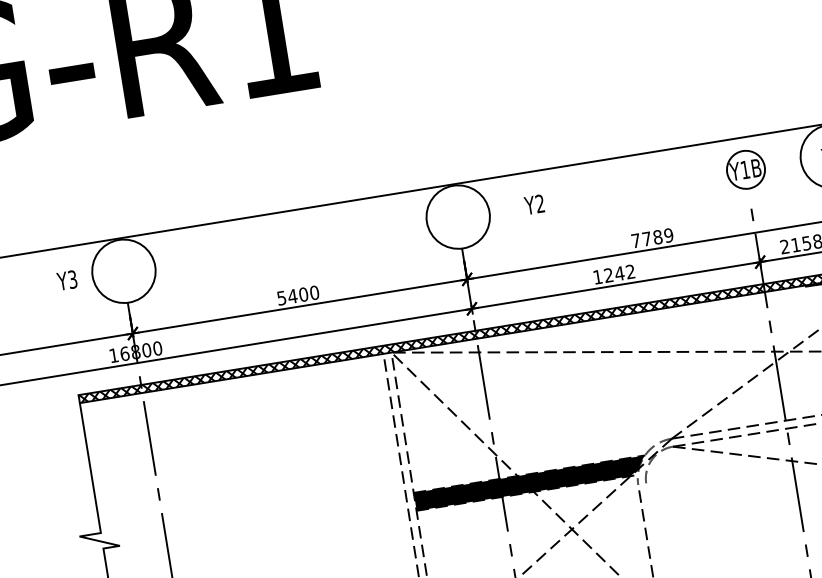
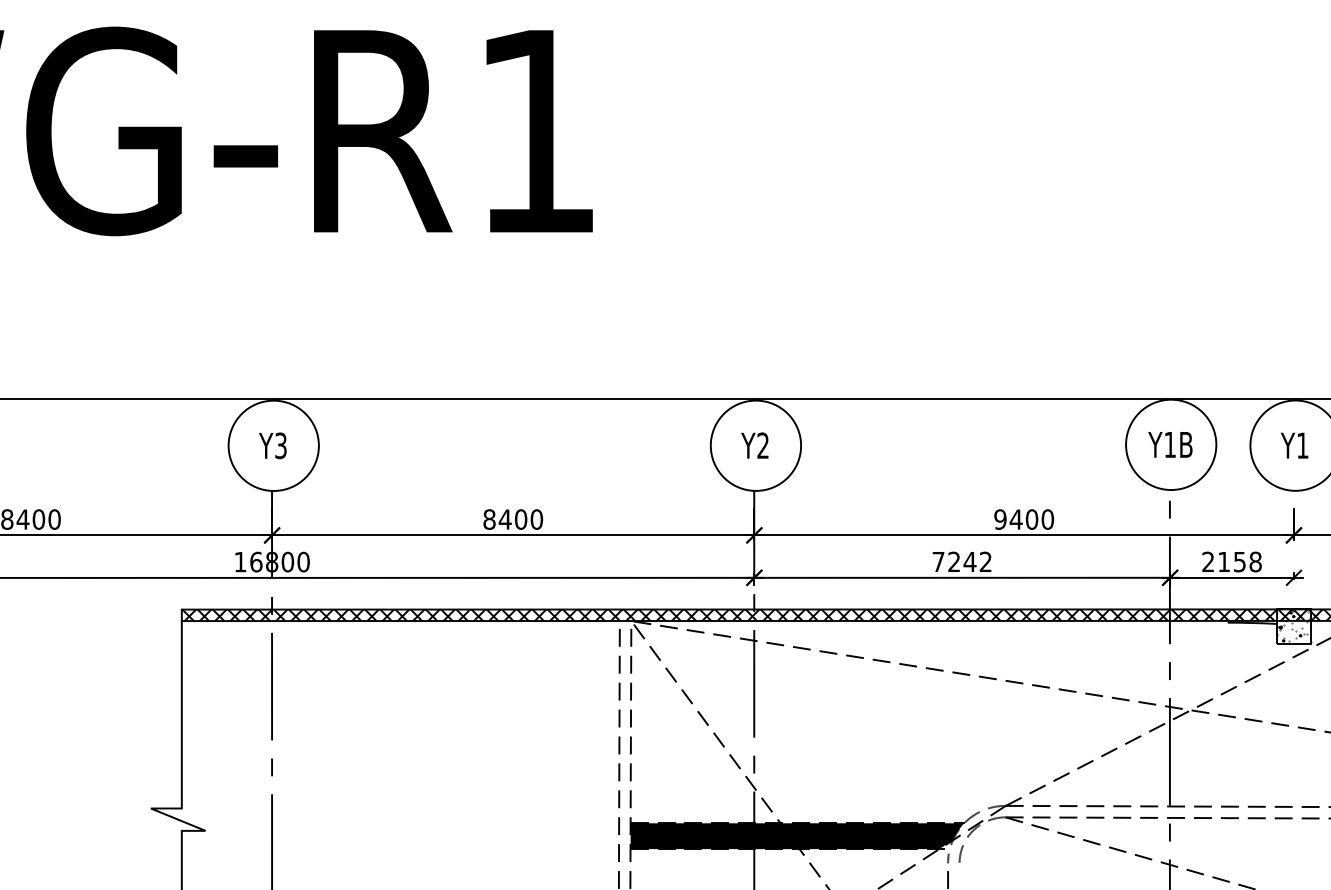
circle: (746, 169) -> (1171, 444), size x1.67
text: (534, 204) -> (754, 445), moved
text: (651, 238) -> (1023, 519), 7789 -> 9400
text: (597, 276) -> (938, 561), 1242 -> 7242
text: (66, 280) -> (272, 445), moved
text: (281, 298) -> (489, 519), 5400 -> 8400

